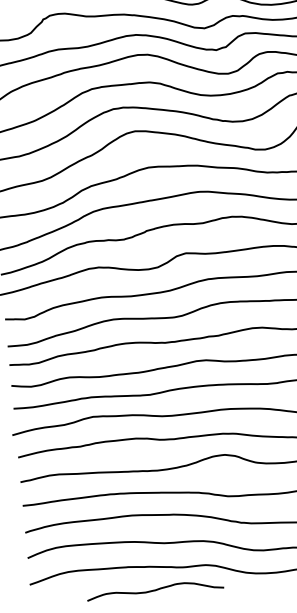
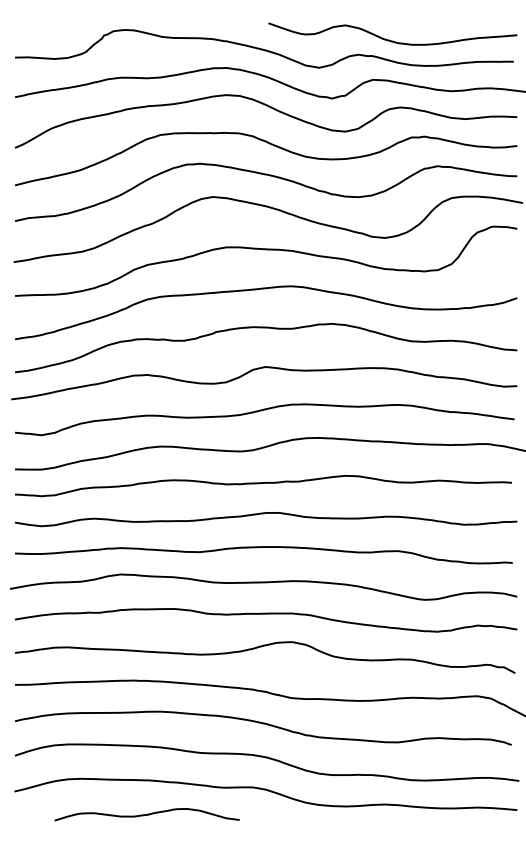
curve: (154, 590) -> (146, 814), moved

